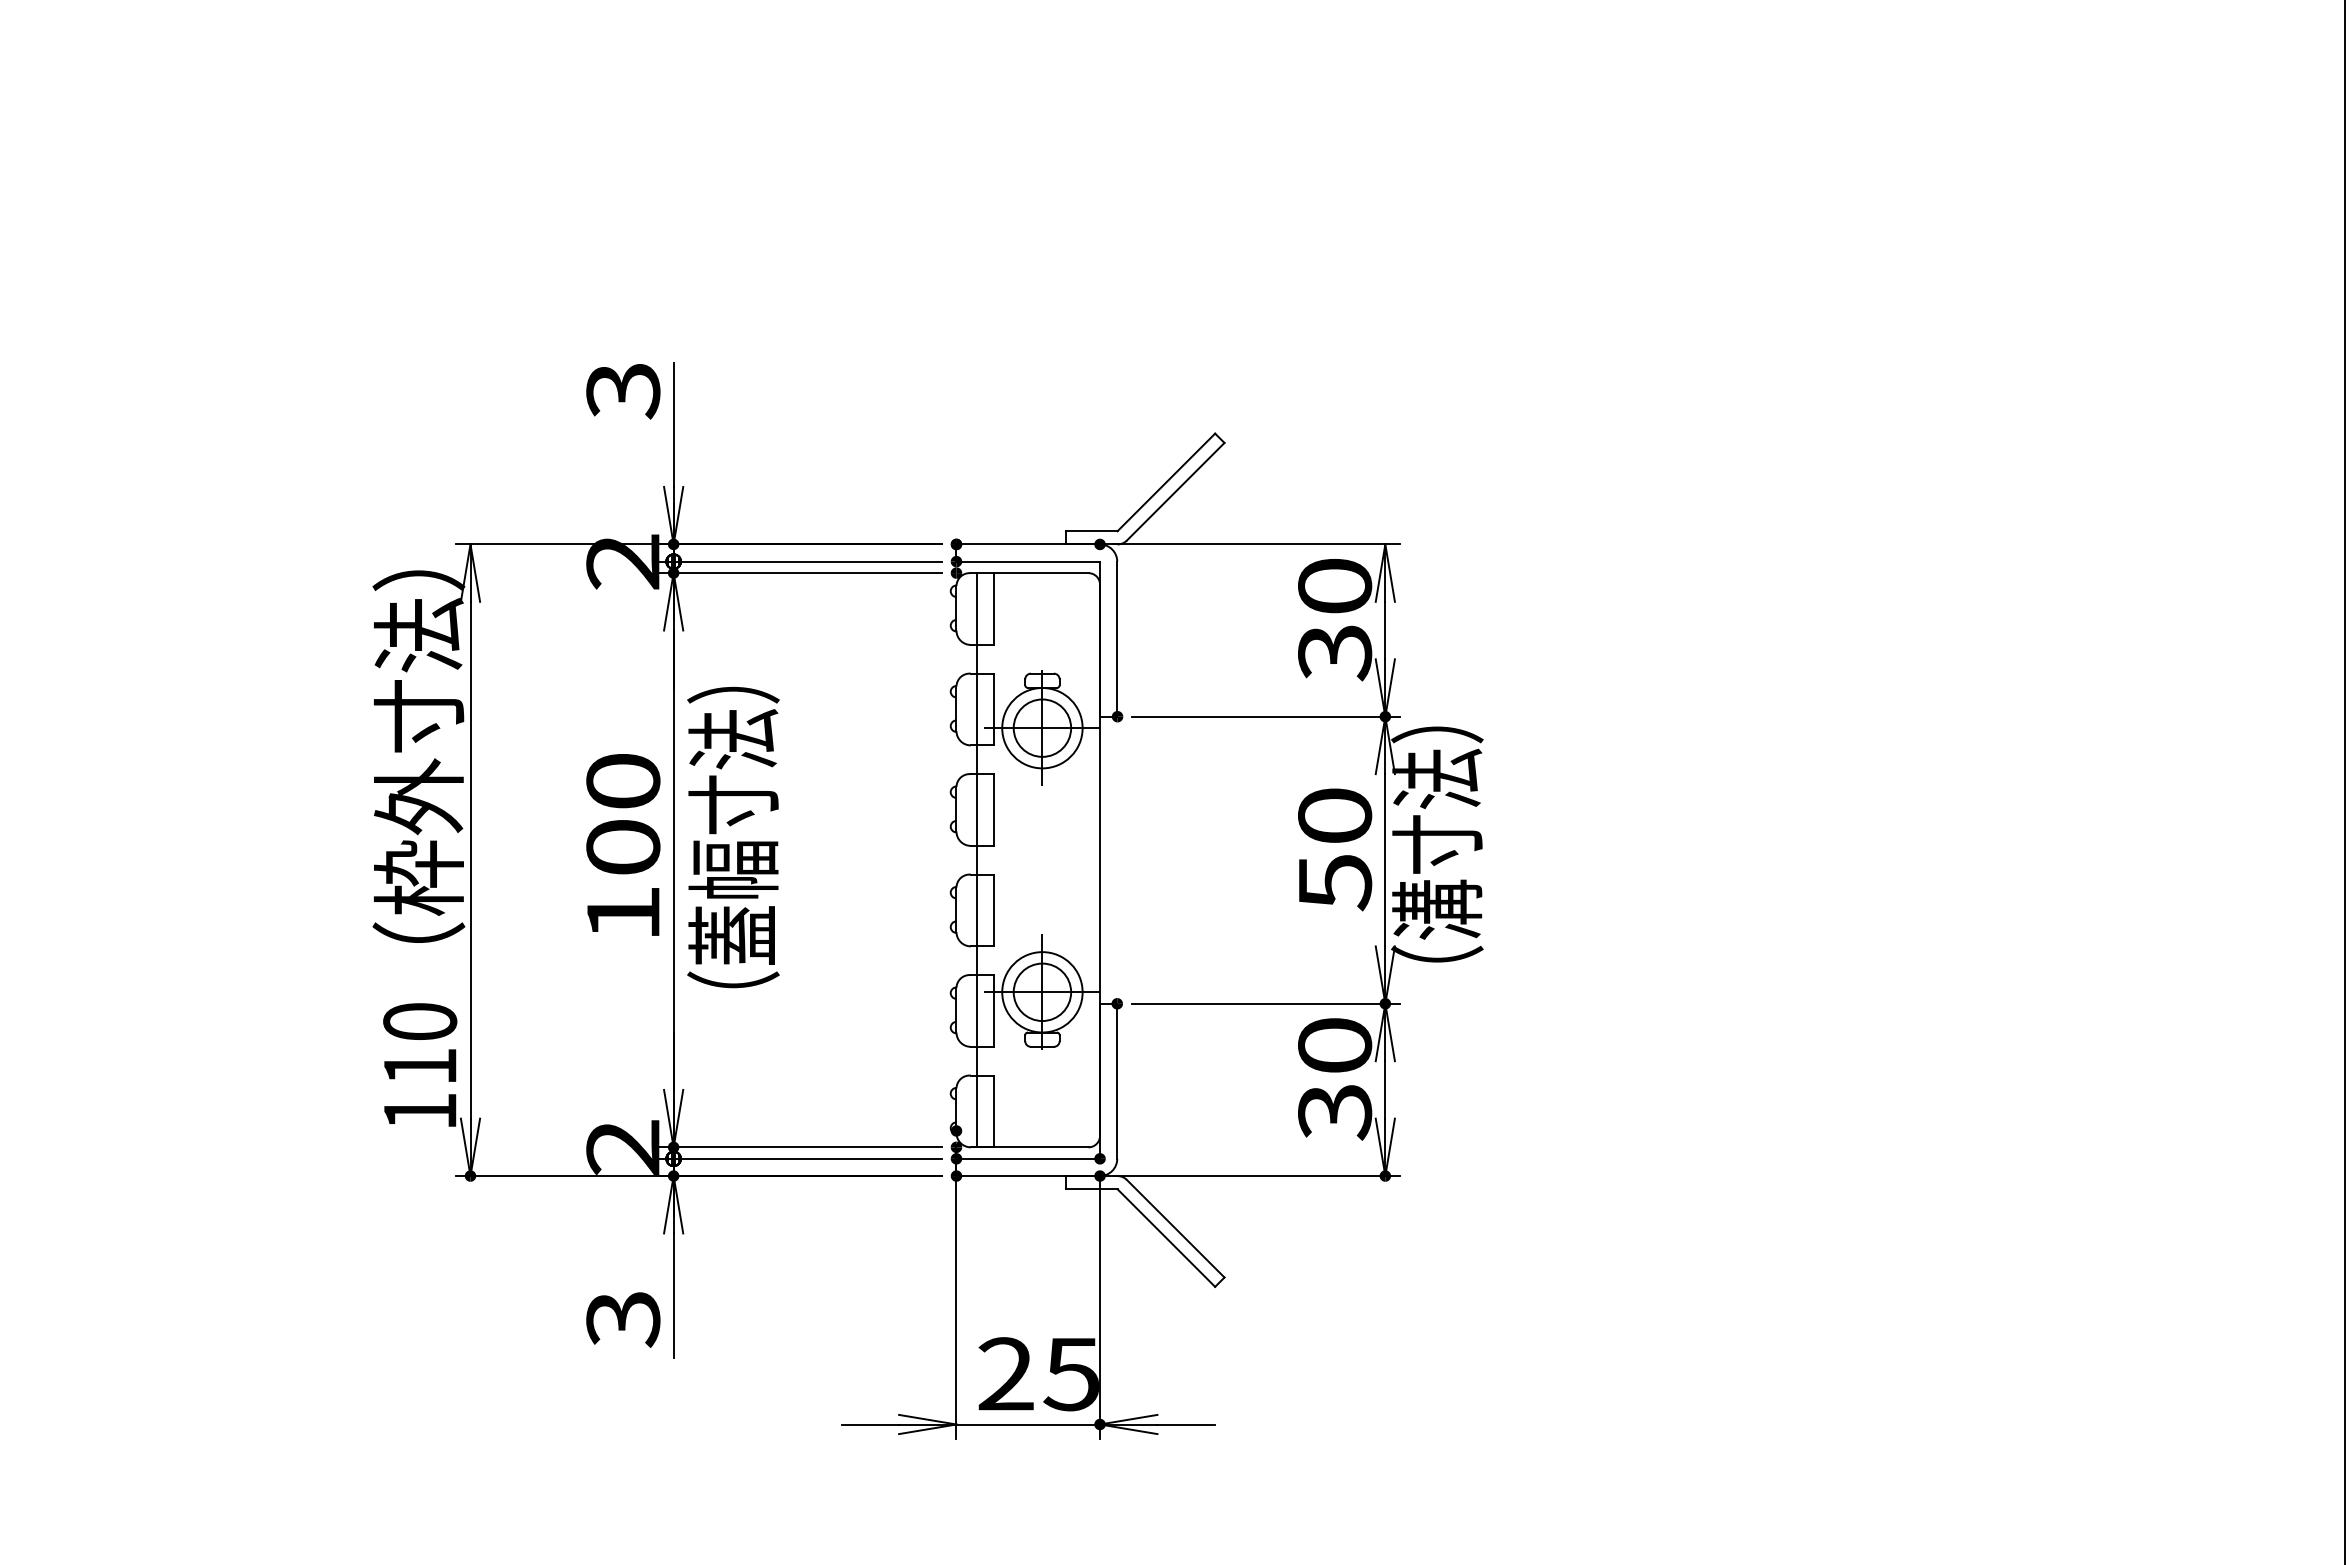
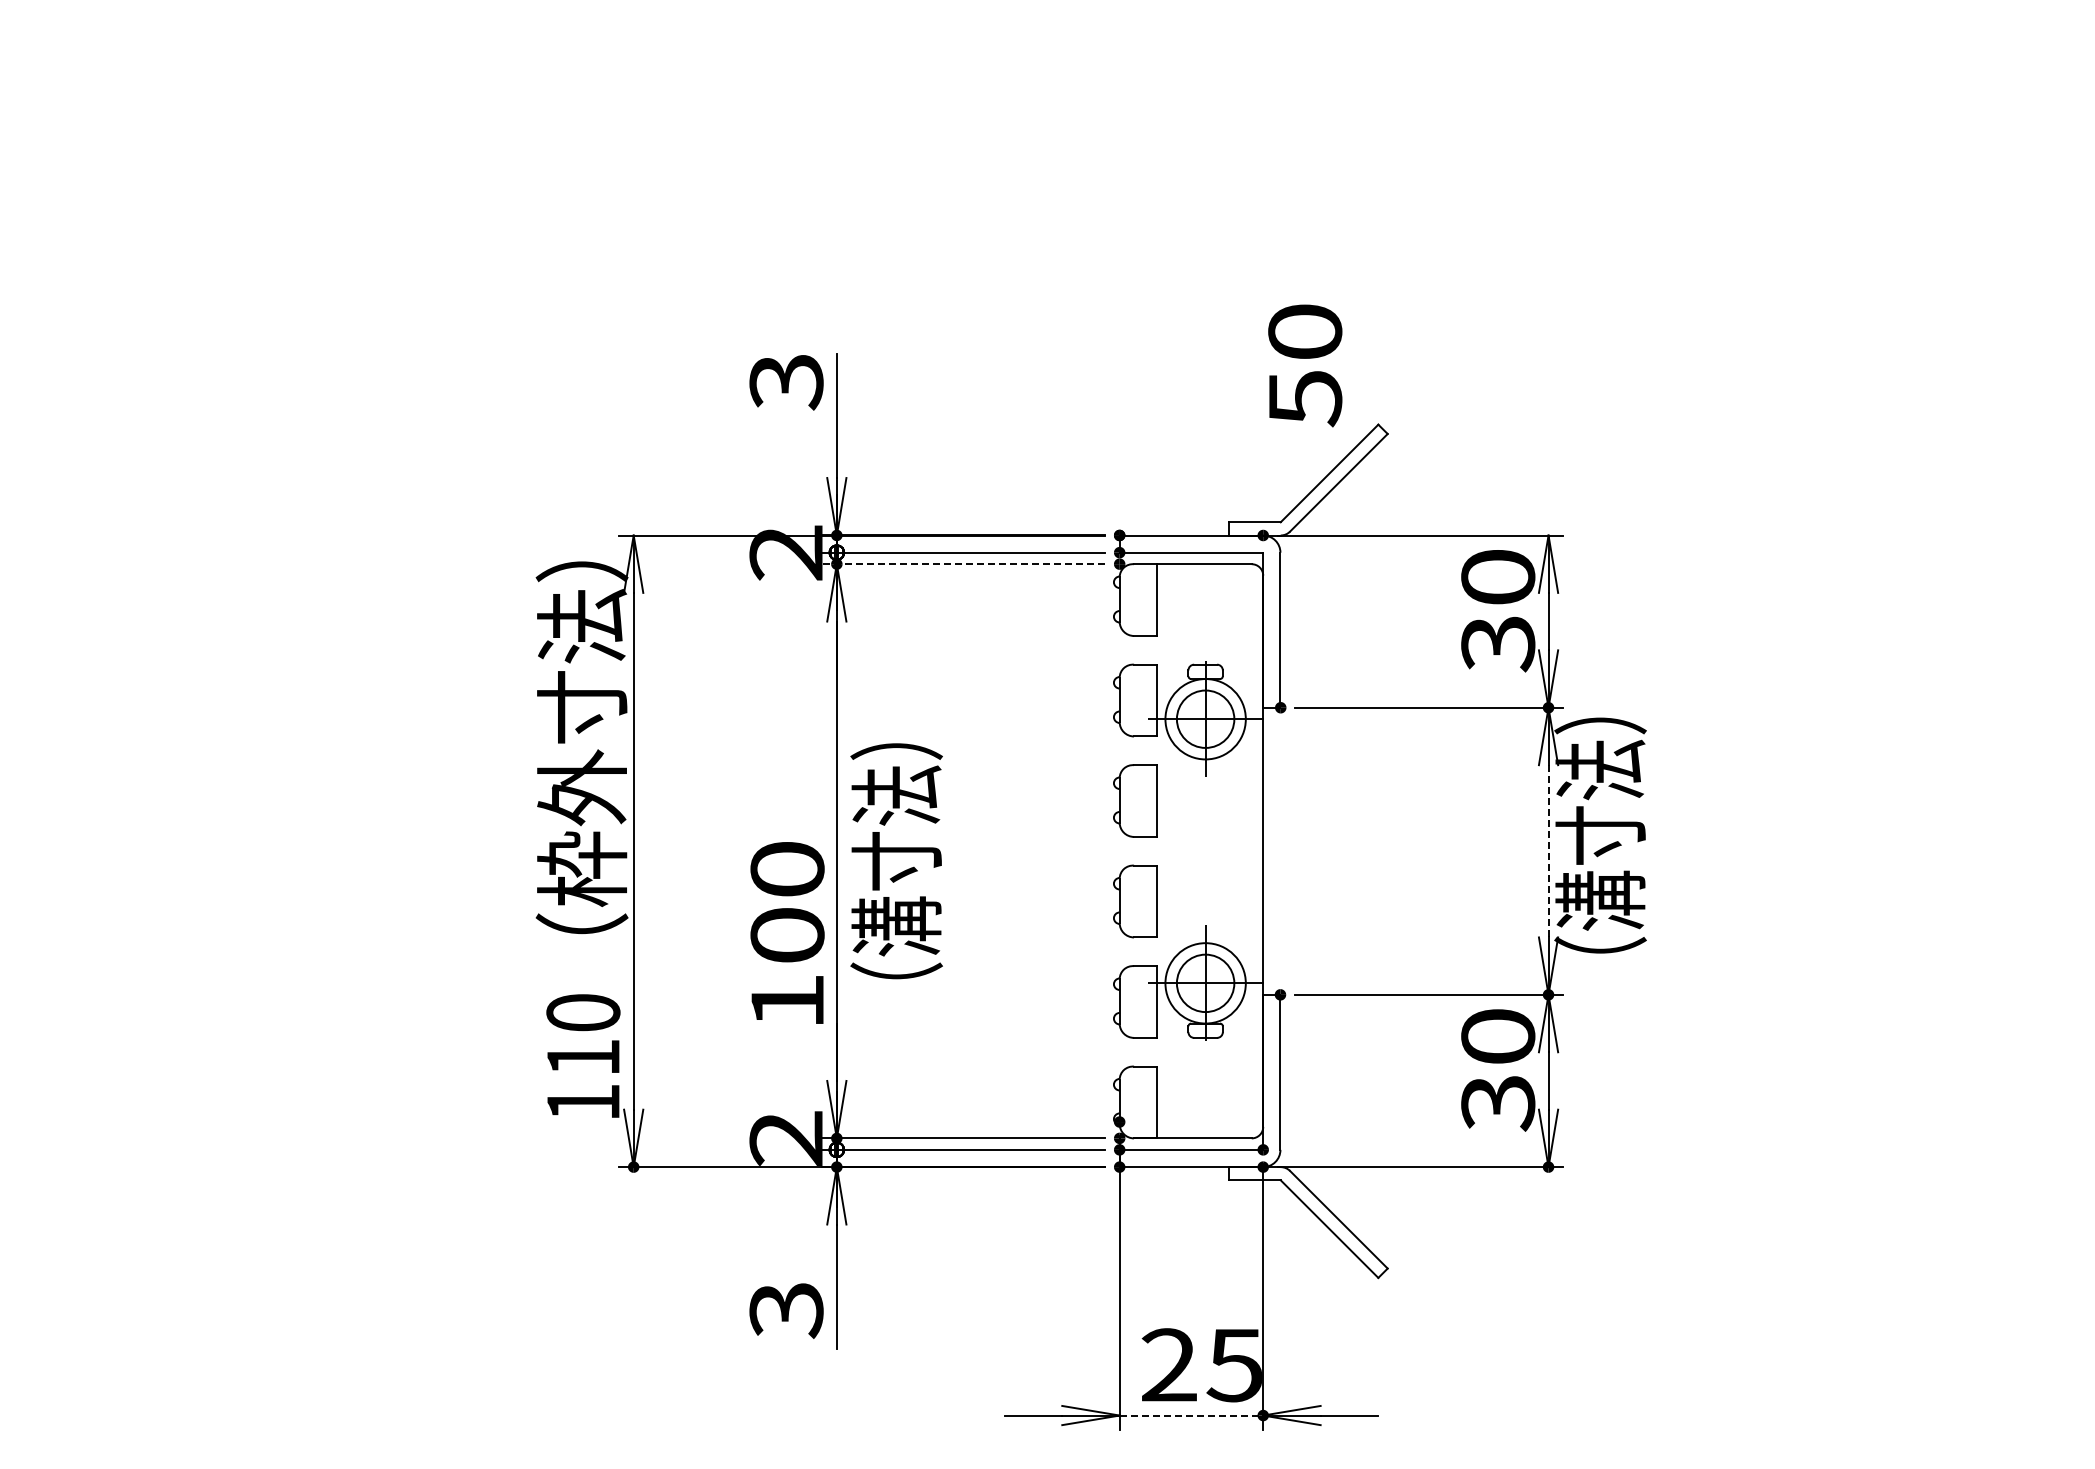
line: (800, 573) -> (963, 564), solid -> dashed
text: (733, 825) -> (896, 816), （蓋幅寸法） -> （溝寸法）
text: (623, 844) -> (787, 932), moved
text: (1335, 849) -> (1305, 365), moved
line: (976, 860) -> (1139, 851), removed
line: (1385, 860) -> (1548, 851), solid -> dashed
line: (1028, 1424) -> (1191, 1415), solid -> dashed

